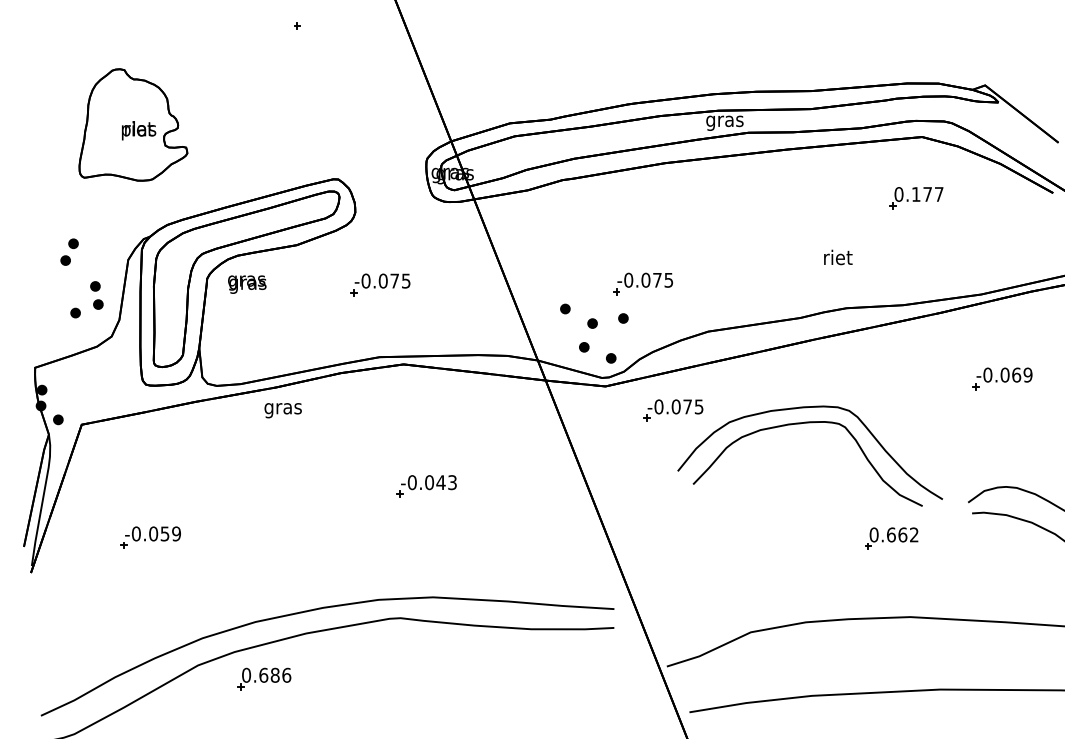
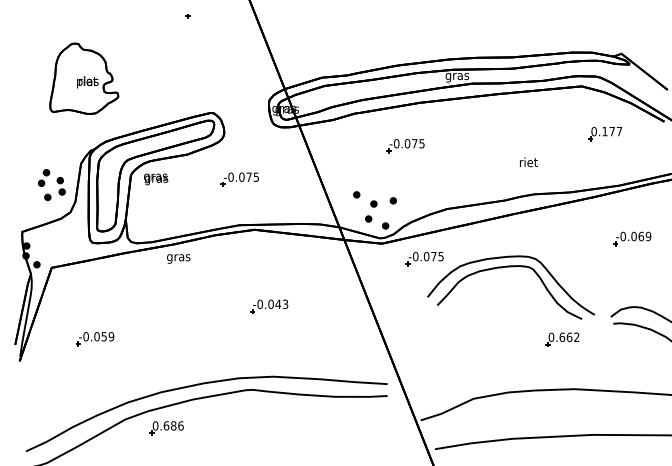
part: (916, 199) -> (605, 134), moved
part: (68, 251) -> (43, 177), moved
part: (642, 284) -> (405, 146), moved

